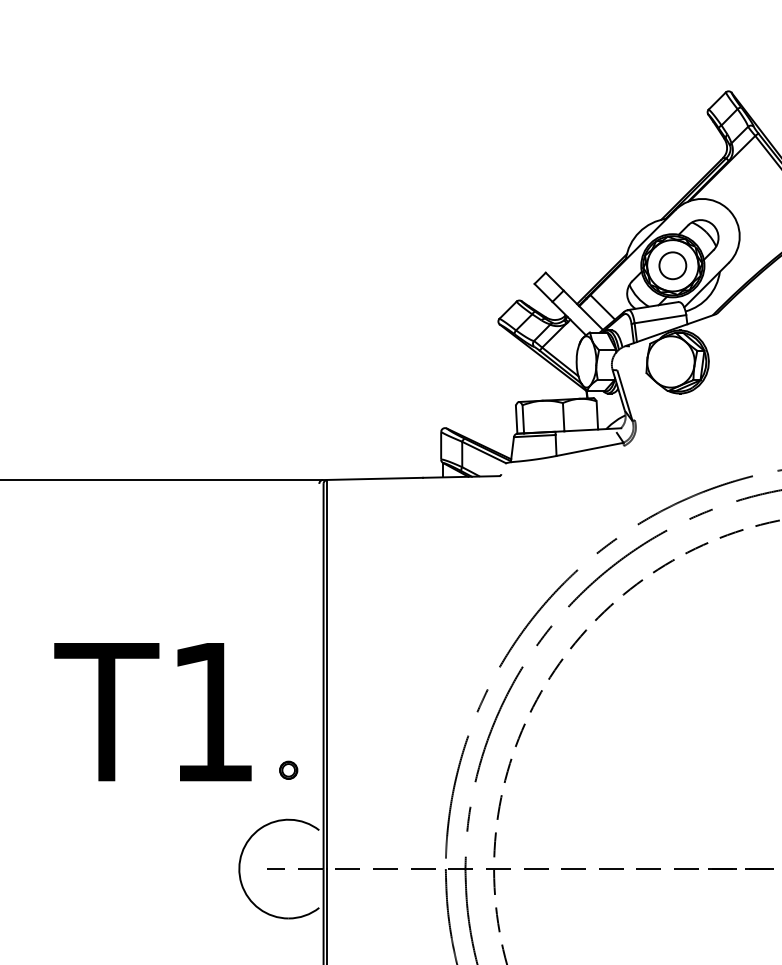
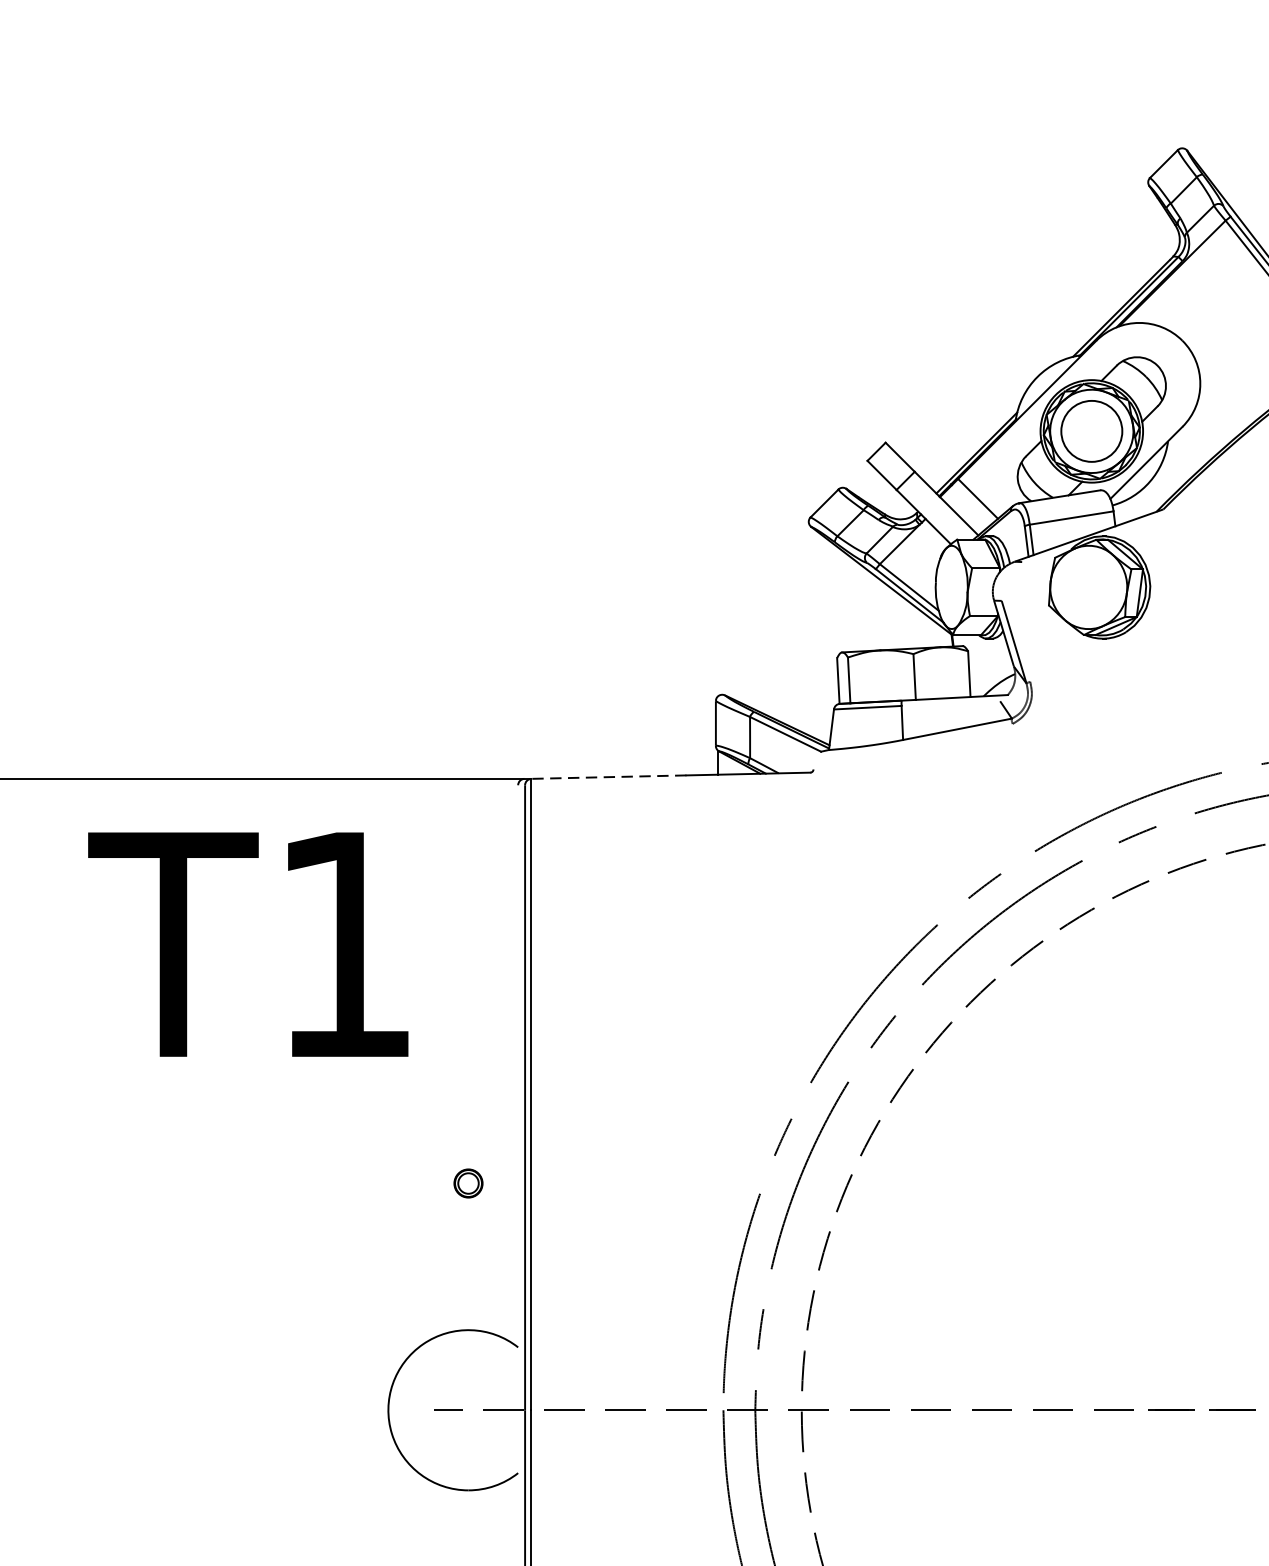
circle: (672, 265) -> (1091, 430), size x1.4
line: (375, 478) -> (609, 776), solid -> dashed
text: (152, 712) -> (247, 945), moved
part: (288, 769) -> (468, 1182), moved

